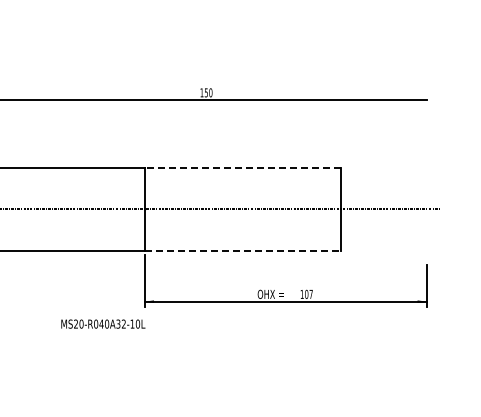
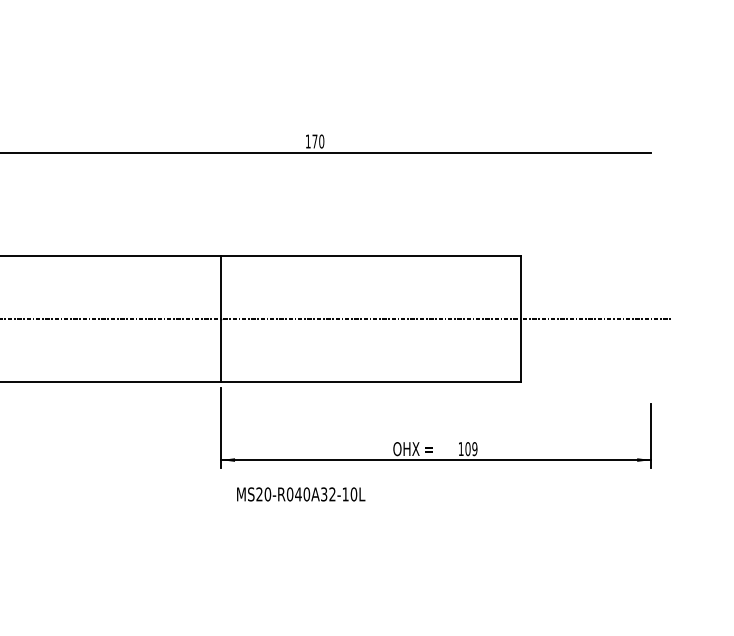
text: (205, 92) -> (313, 141), 150 -> 170
line: (242, 167) -> (370, 255), dashed -> solid
line: (243, 250) -> (371, 382), dashed -> solid
text: (310, 294) -> (473, 449), 107 -> 109
text: (103, 323) -> (301, 493), moved

